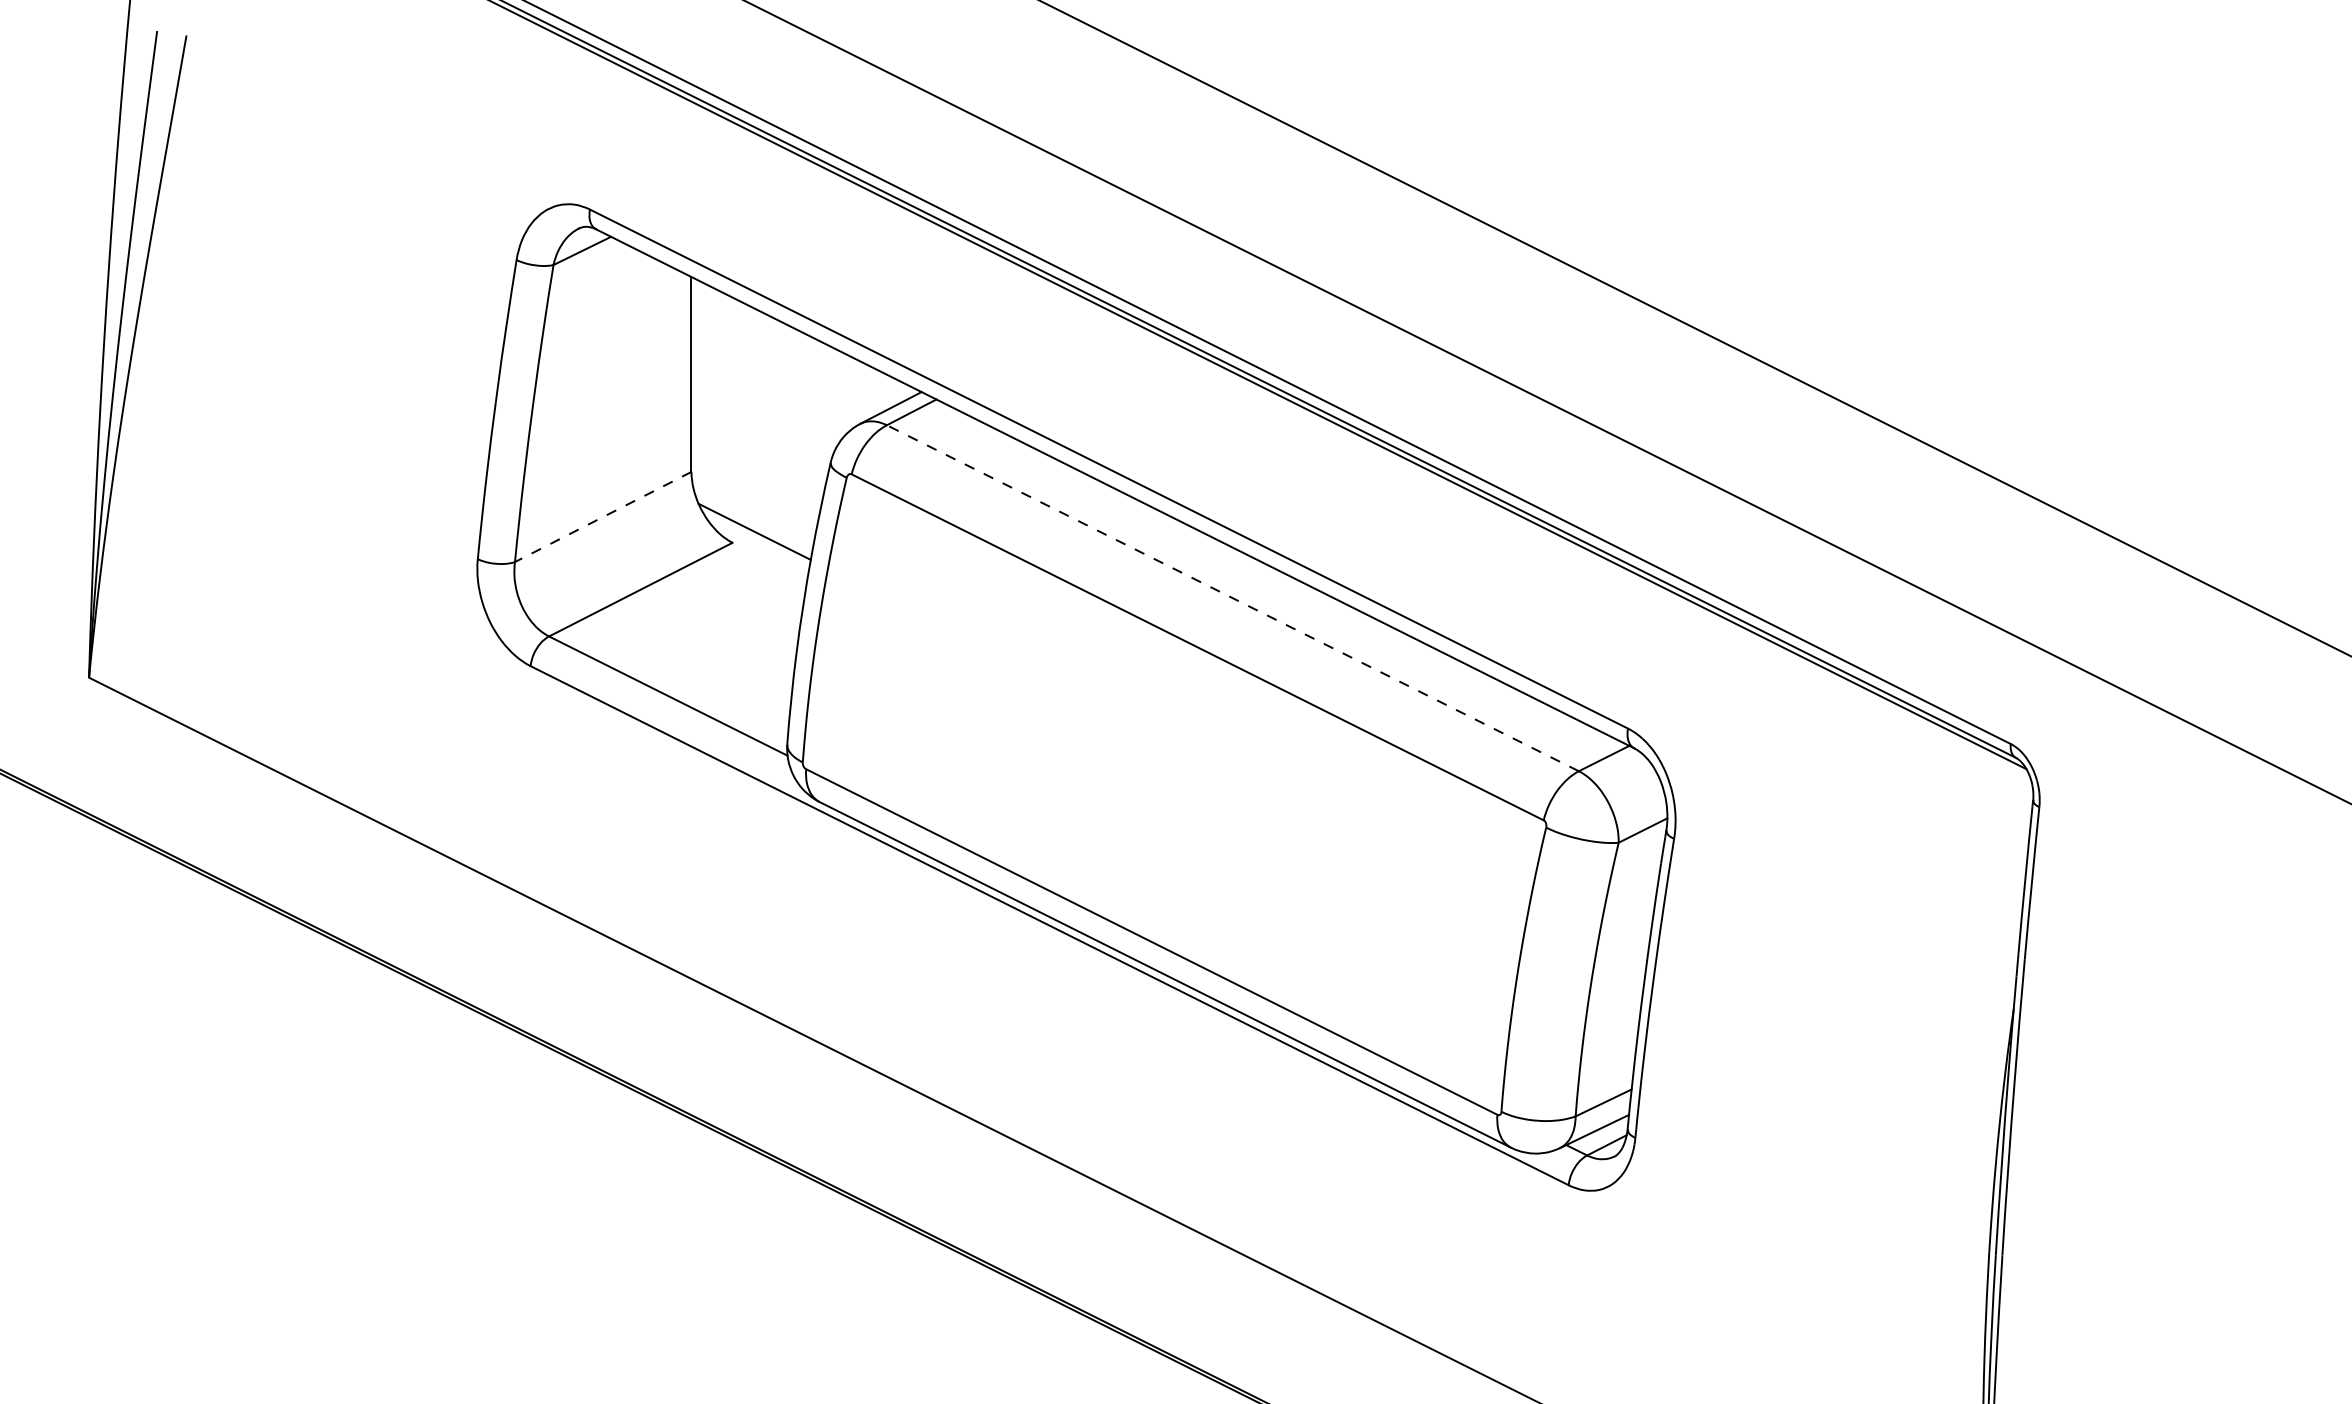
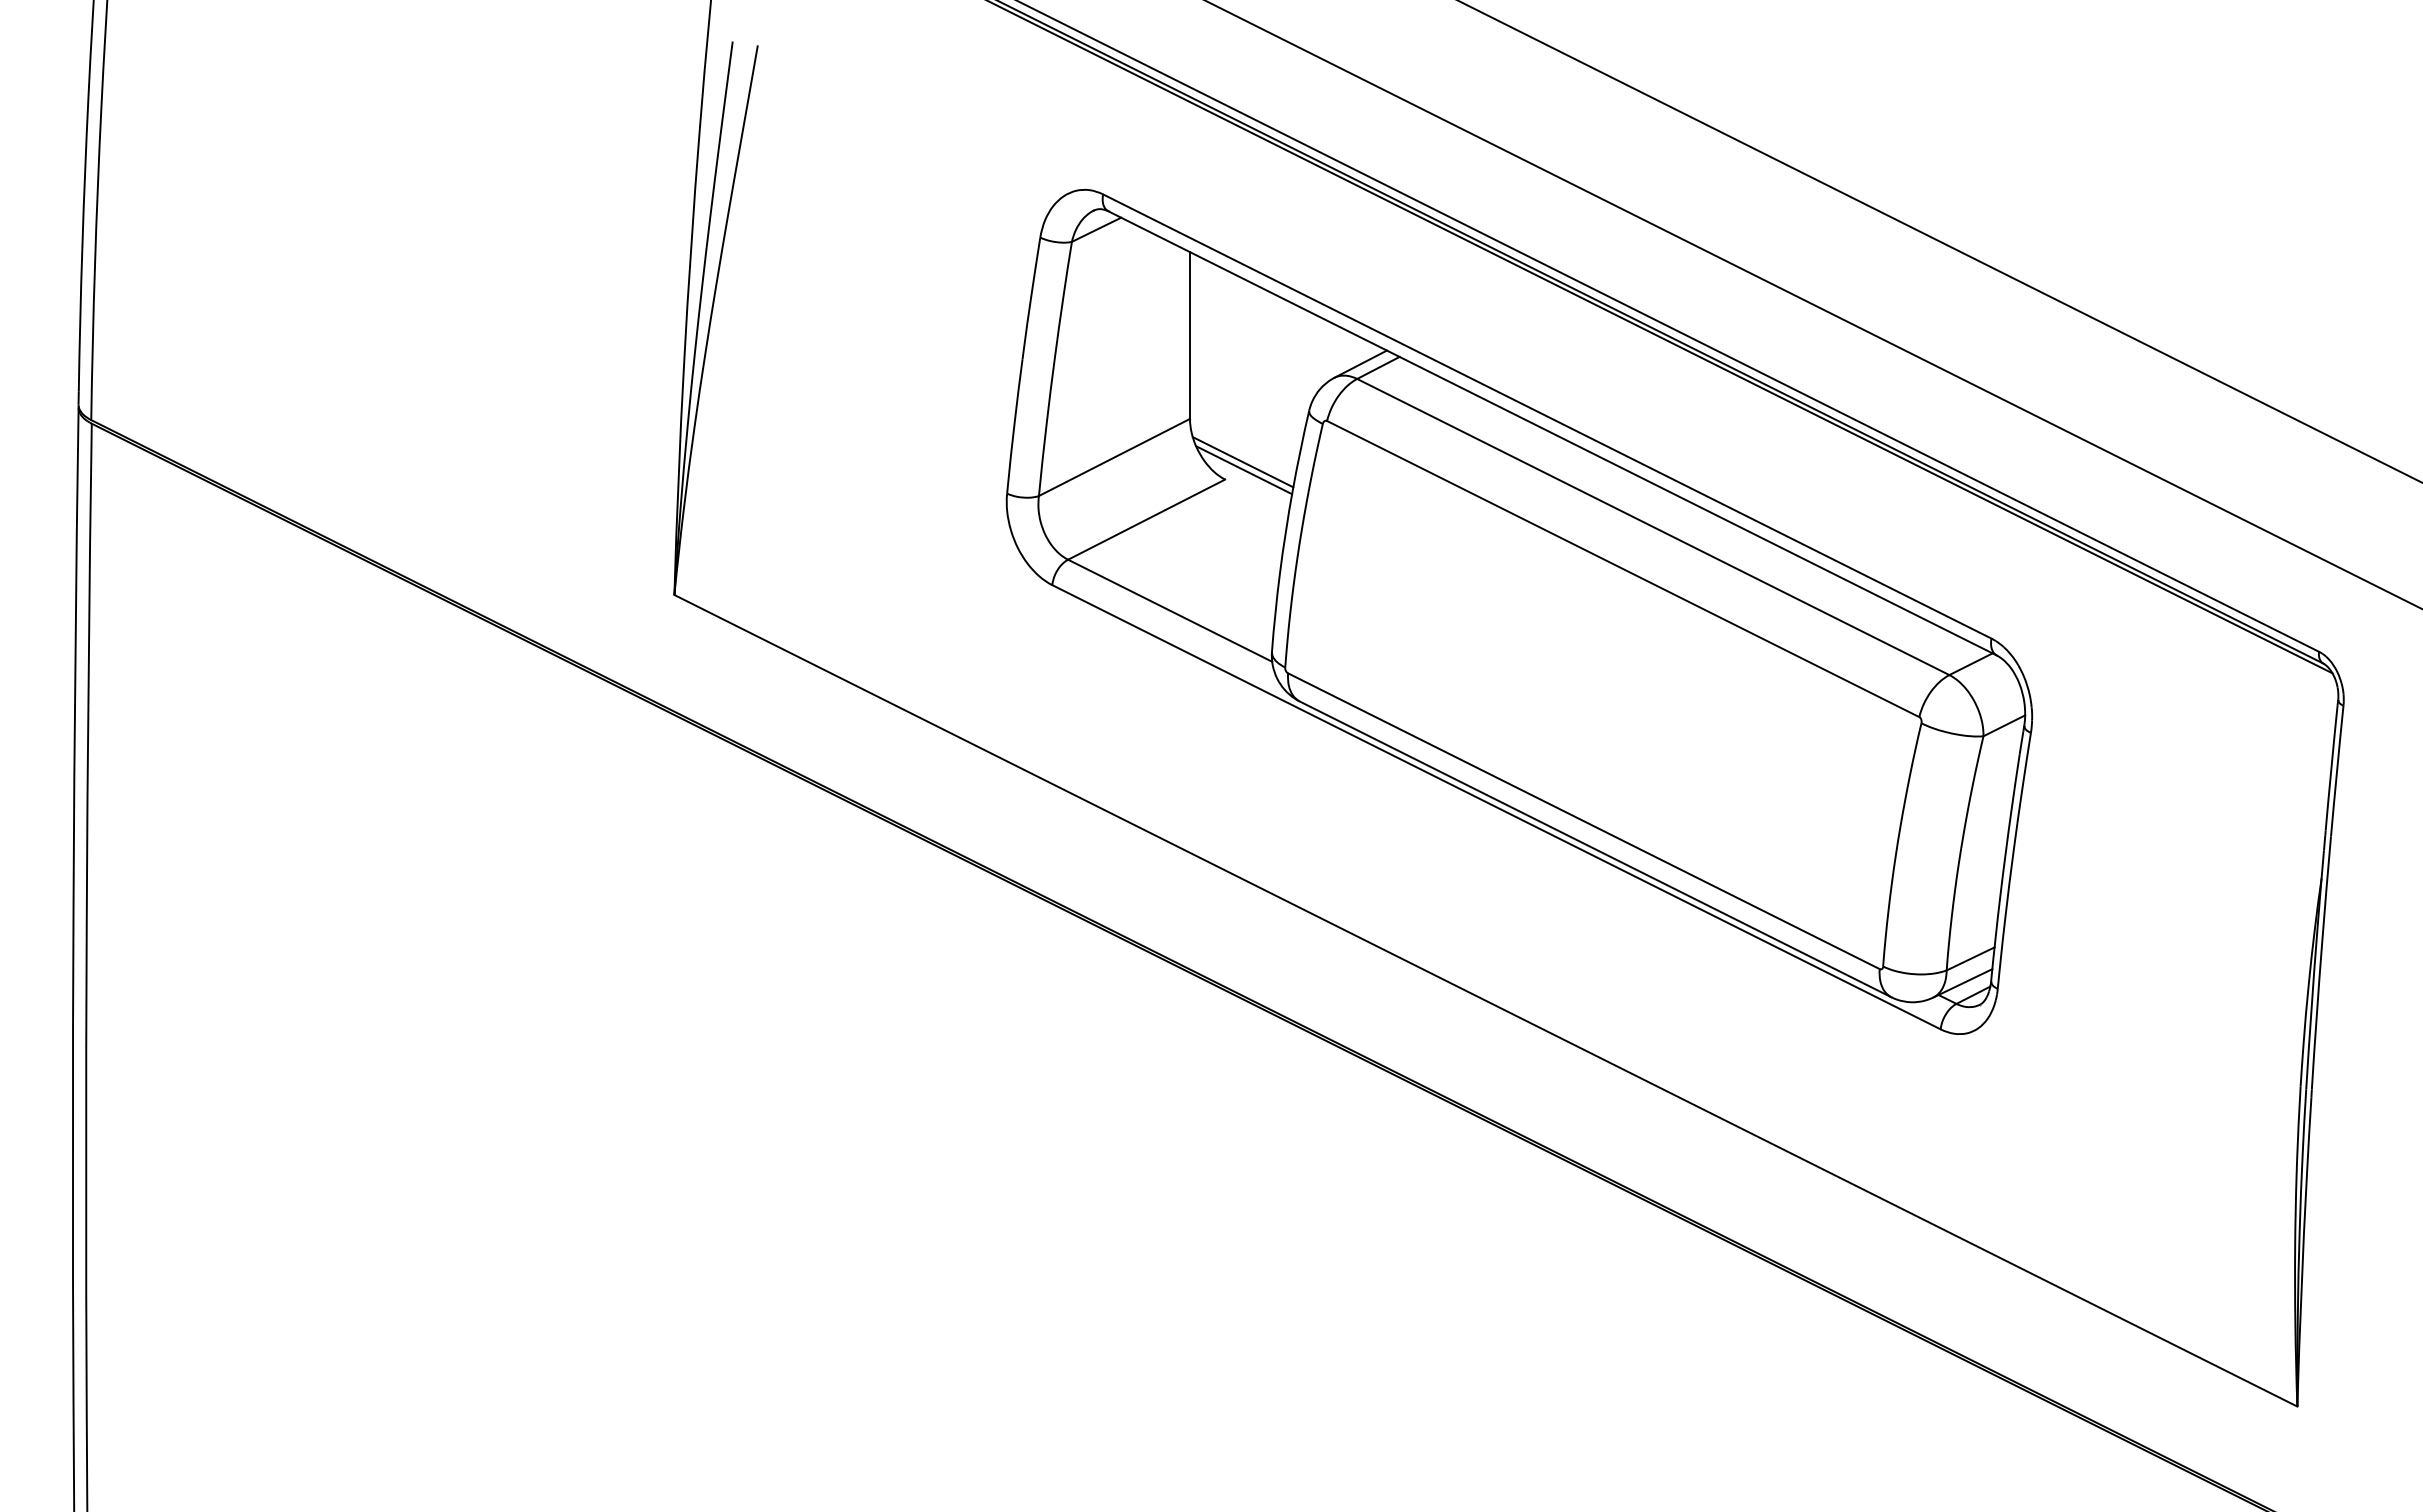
line: (603, 517) -> (1114, 457), dashed -> solid
line: (752, 522) -> (1242, 462), added
line: (1231, 597) -> (1652, 526), dashed -> solid

